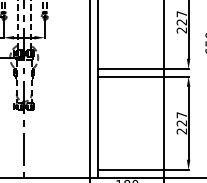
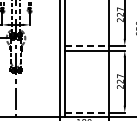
line: (132, 68) -> (87, 45), solid -> dashed
line: (132, 170) -> (87, 112), solid -> dashed

